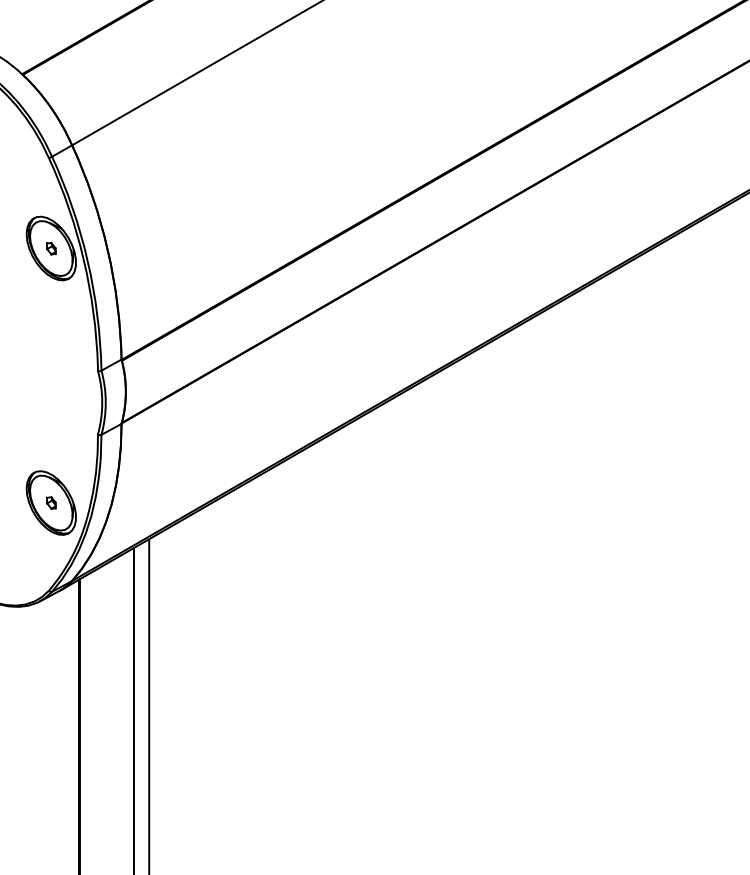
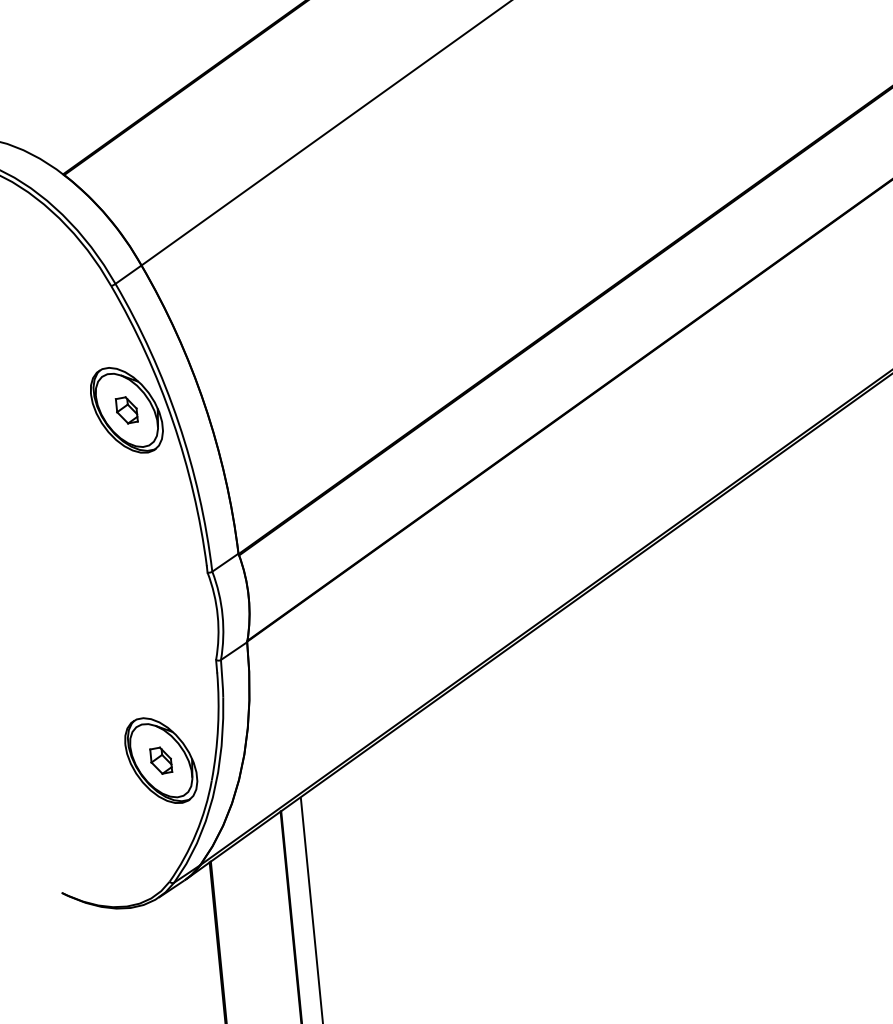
part: (51, 248) -> (127, 410), size x1.67
part: (51, 502) -> (161, 759), size x1.67

